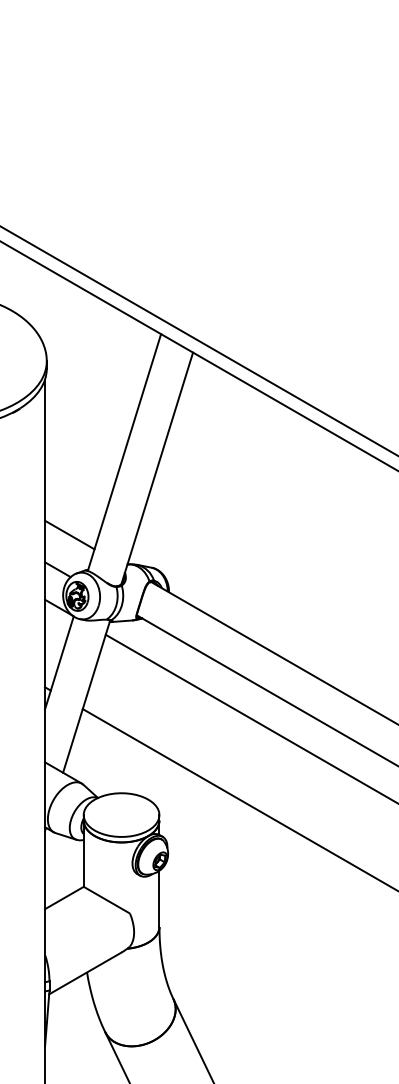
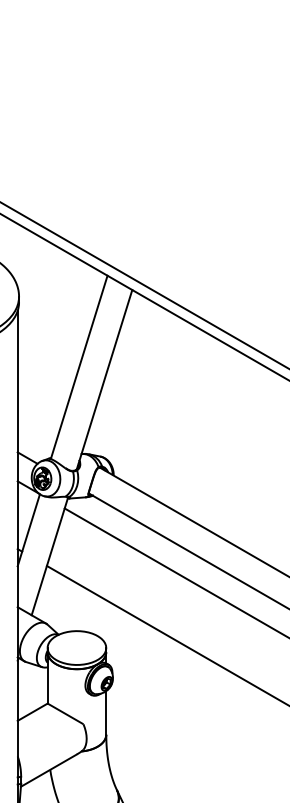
line: (69, 534) -> (36, 430), removed

